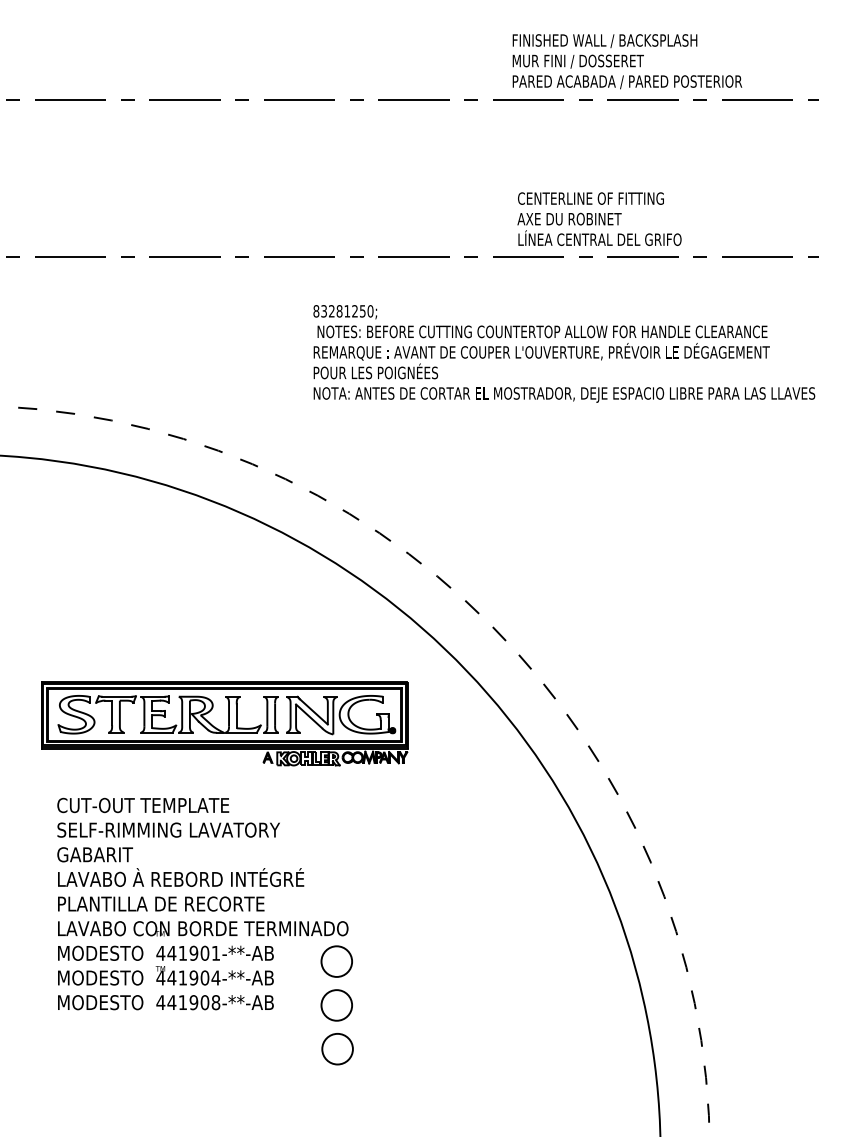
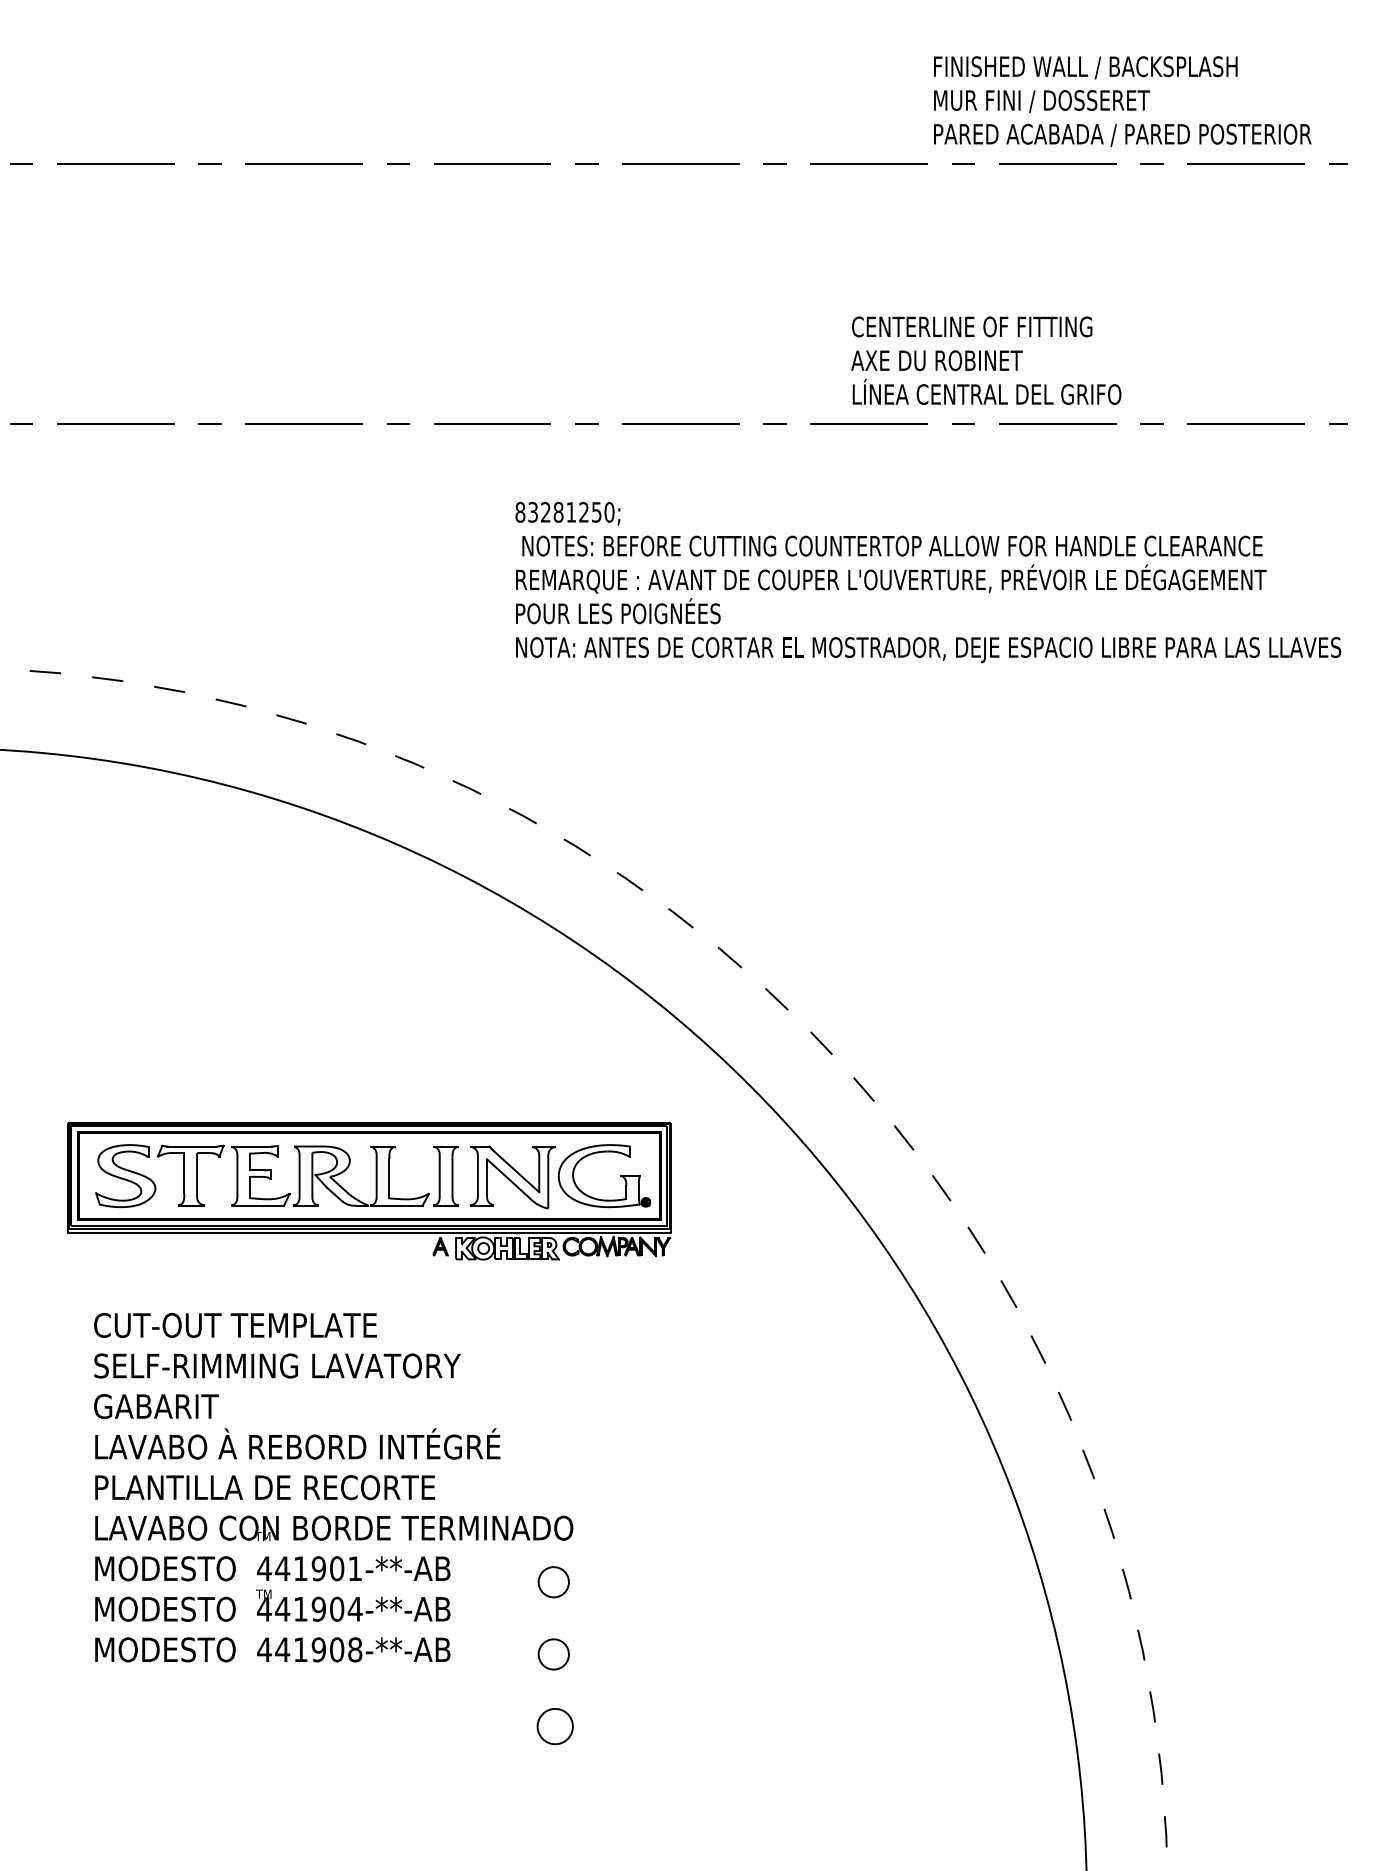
text: (627, 61) -> (1122, 101), moved
circle: (336, 961) -> (553, 1582), size x0.6
circle: (336, 1005) -> (553, 1654), size x0.6
circle: (337, 1049) -> (555, 1726), size x0.7

